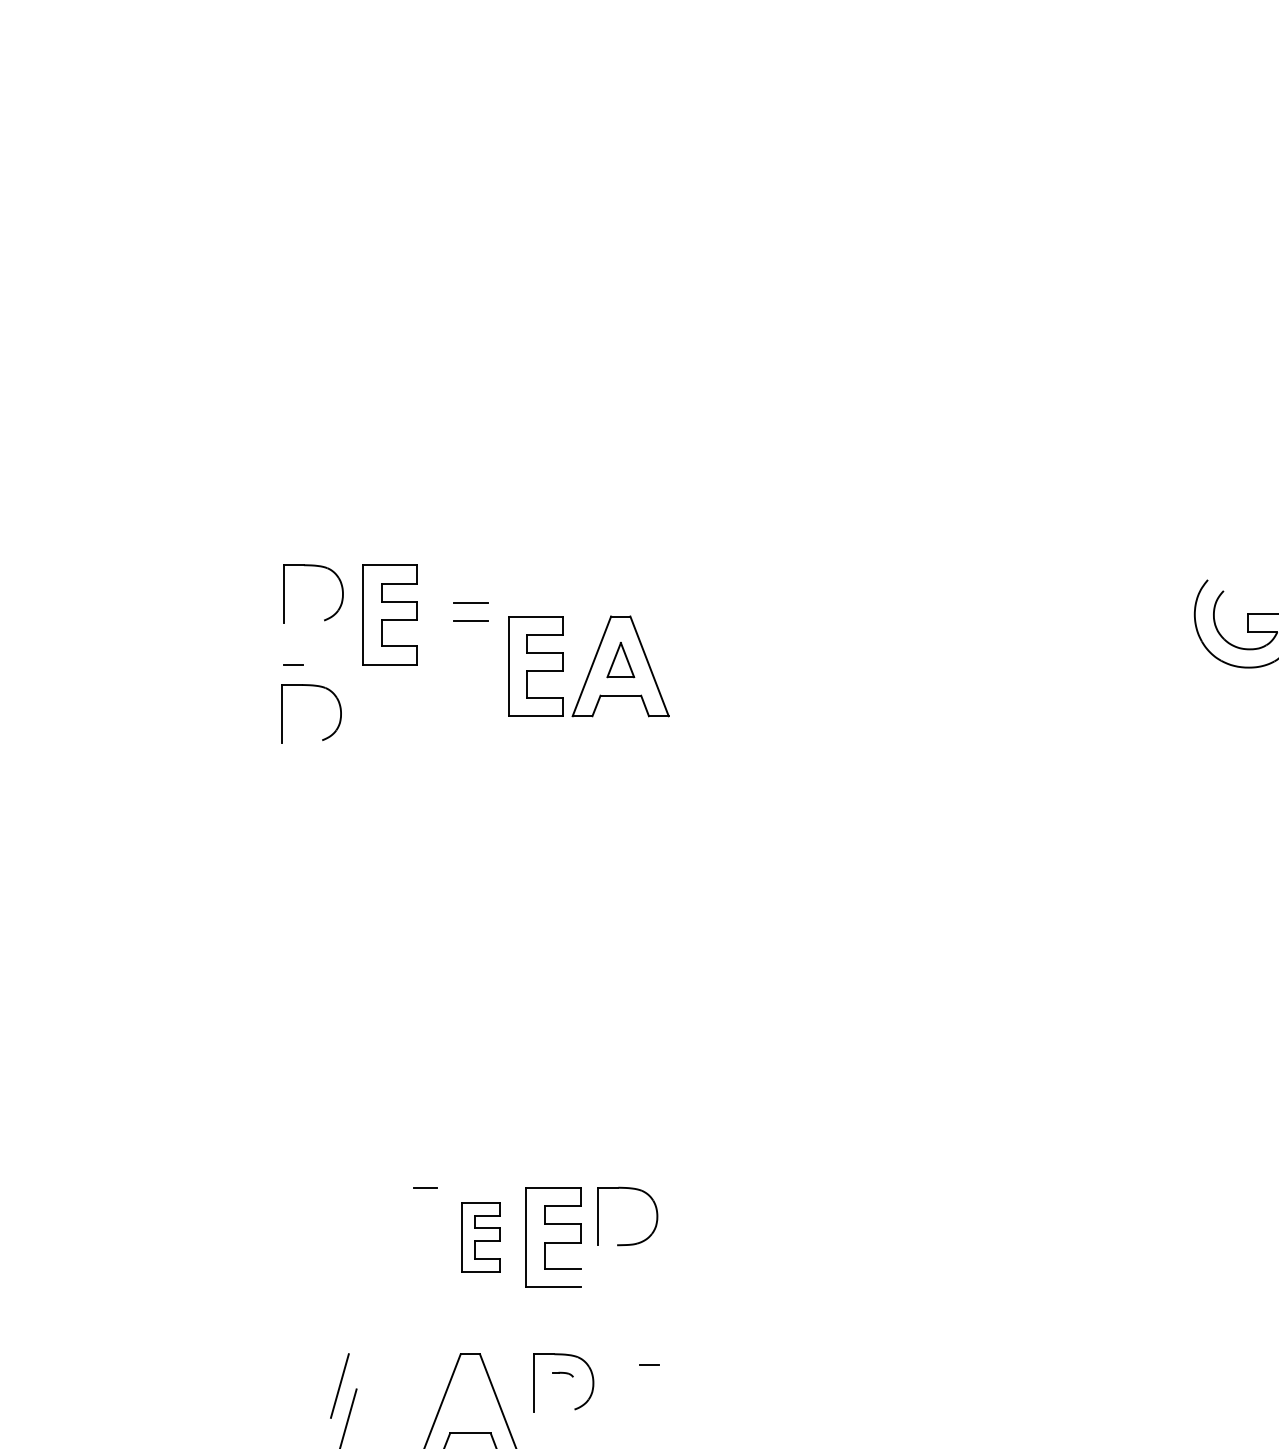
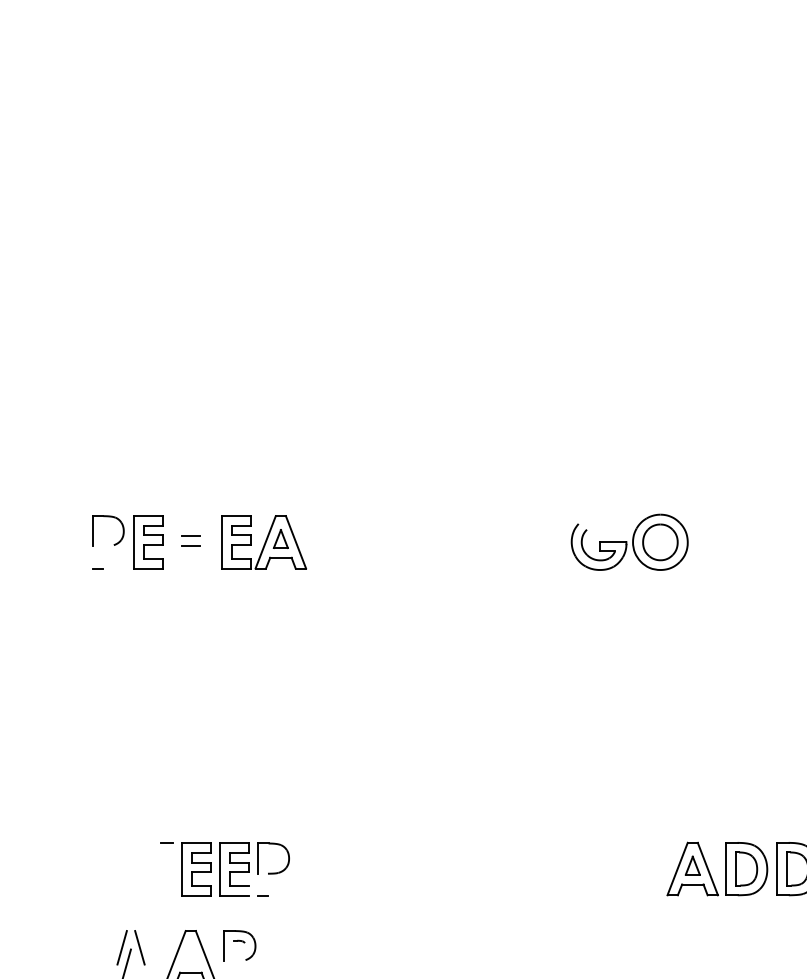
part: (589, 666) -> (264, 542), moved
part: (311, 687) -> (107, 580), removed
part: (481, 1237) -> (196, 869), size x1.43
line: (648, 1364) -> (262, 895), moved
line: (372, 1385) -> (139, 947), added

